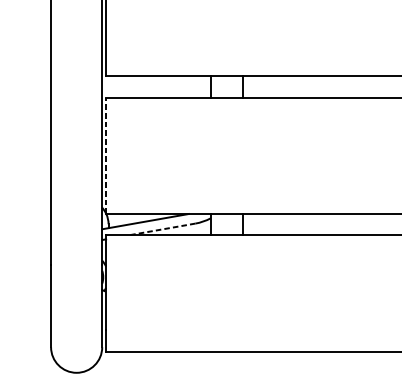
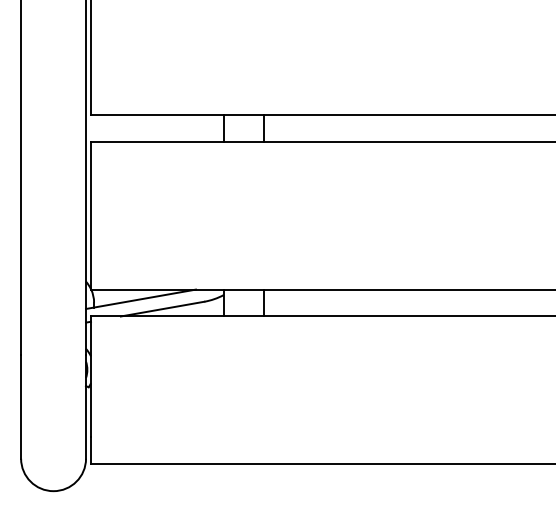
line: (106, 155) -> (91, 215), dashed -> solid
line: (162, 229) -> (162, 309), dashed -> solid

